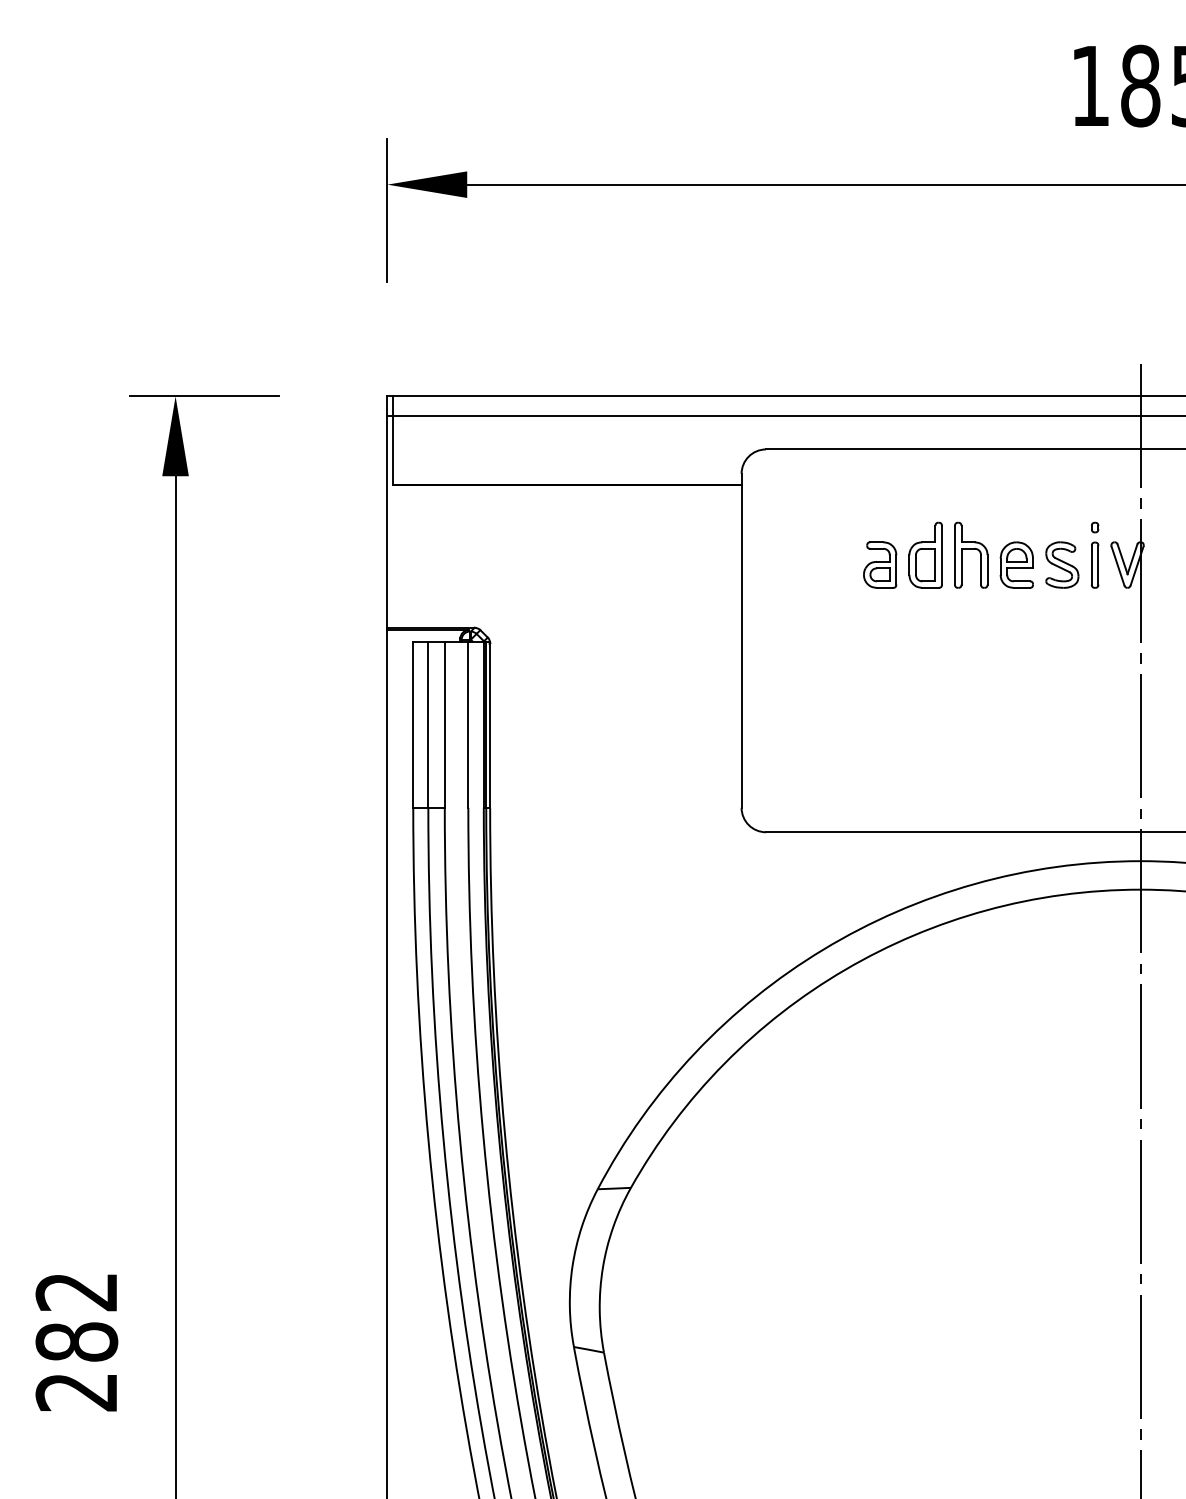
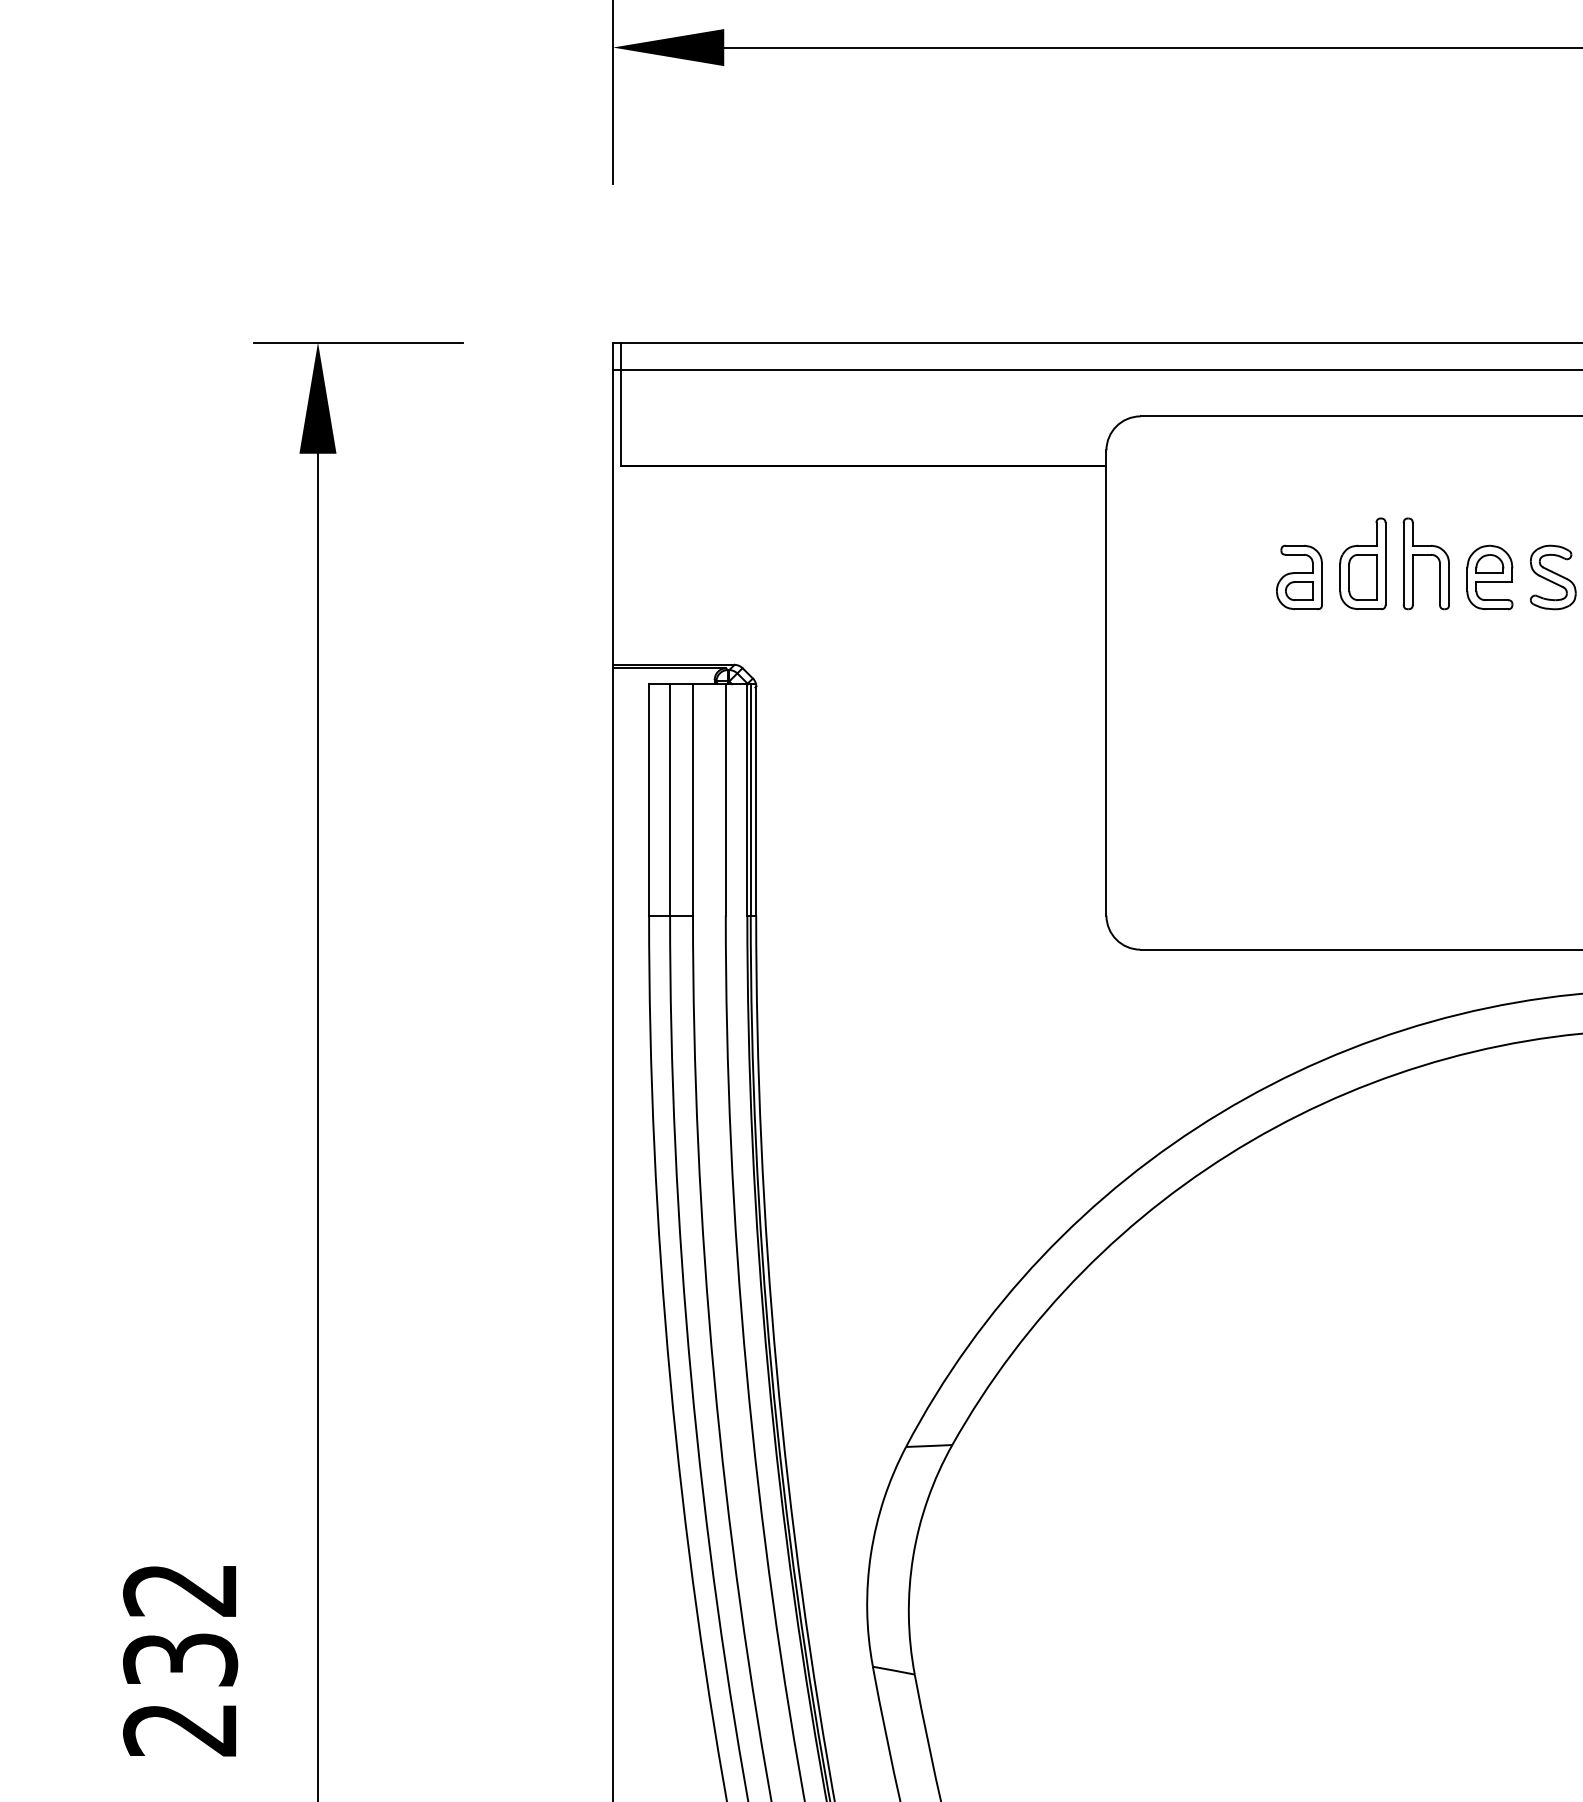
text: (76, 1341) -> (179, 1659), 282 -> 232

